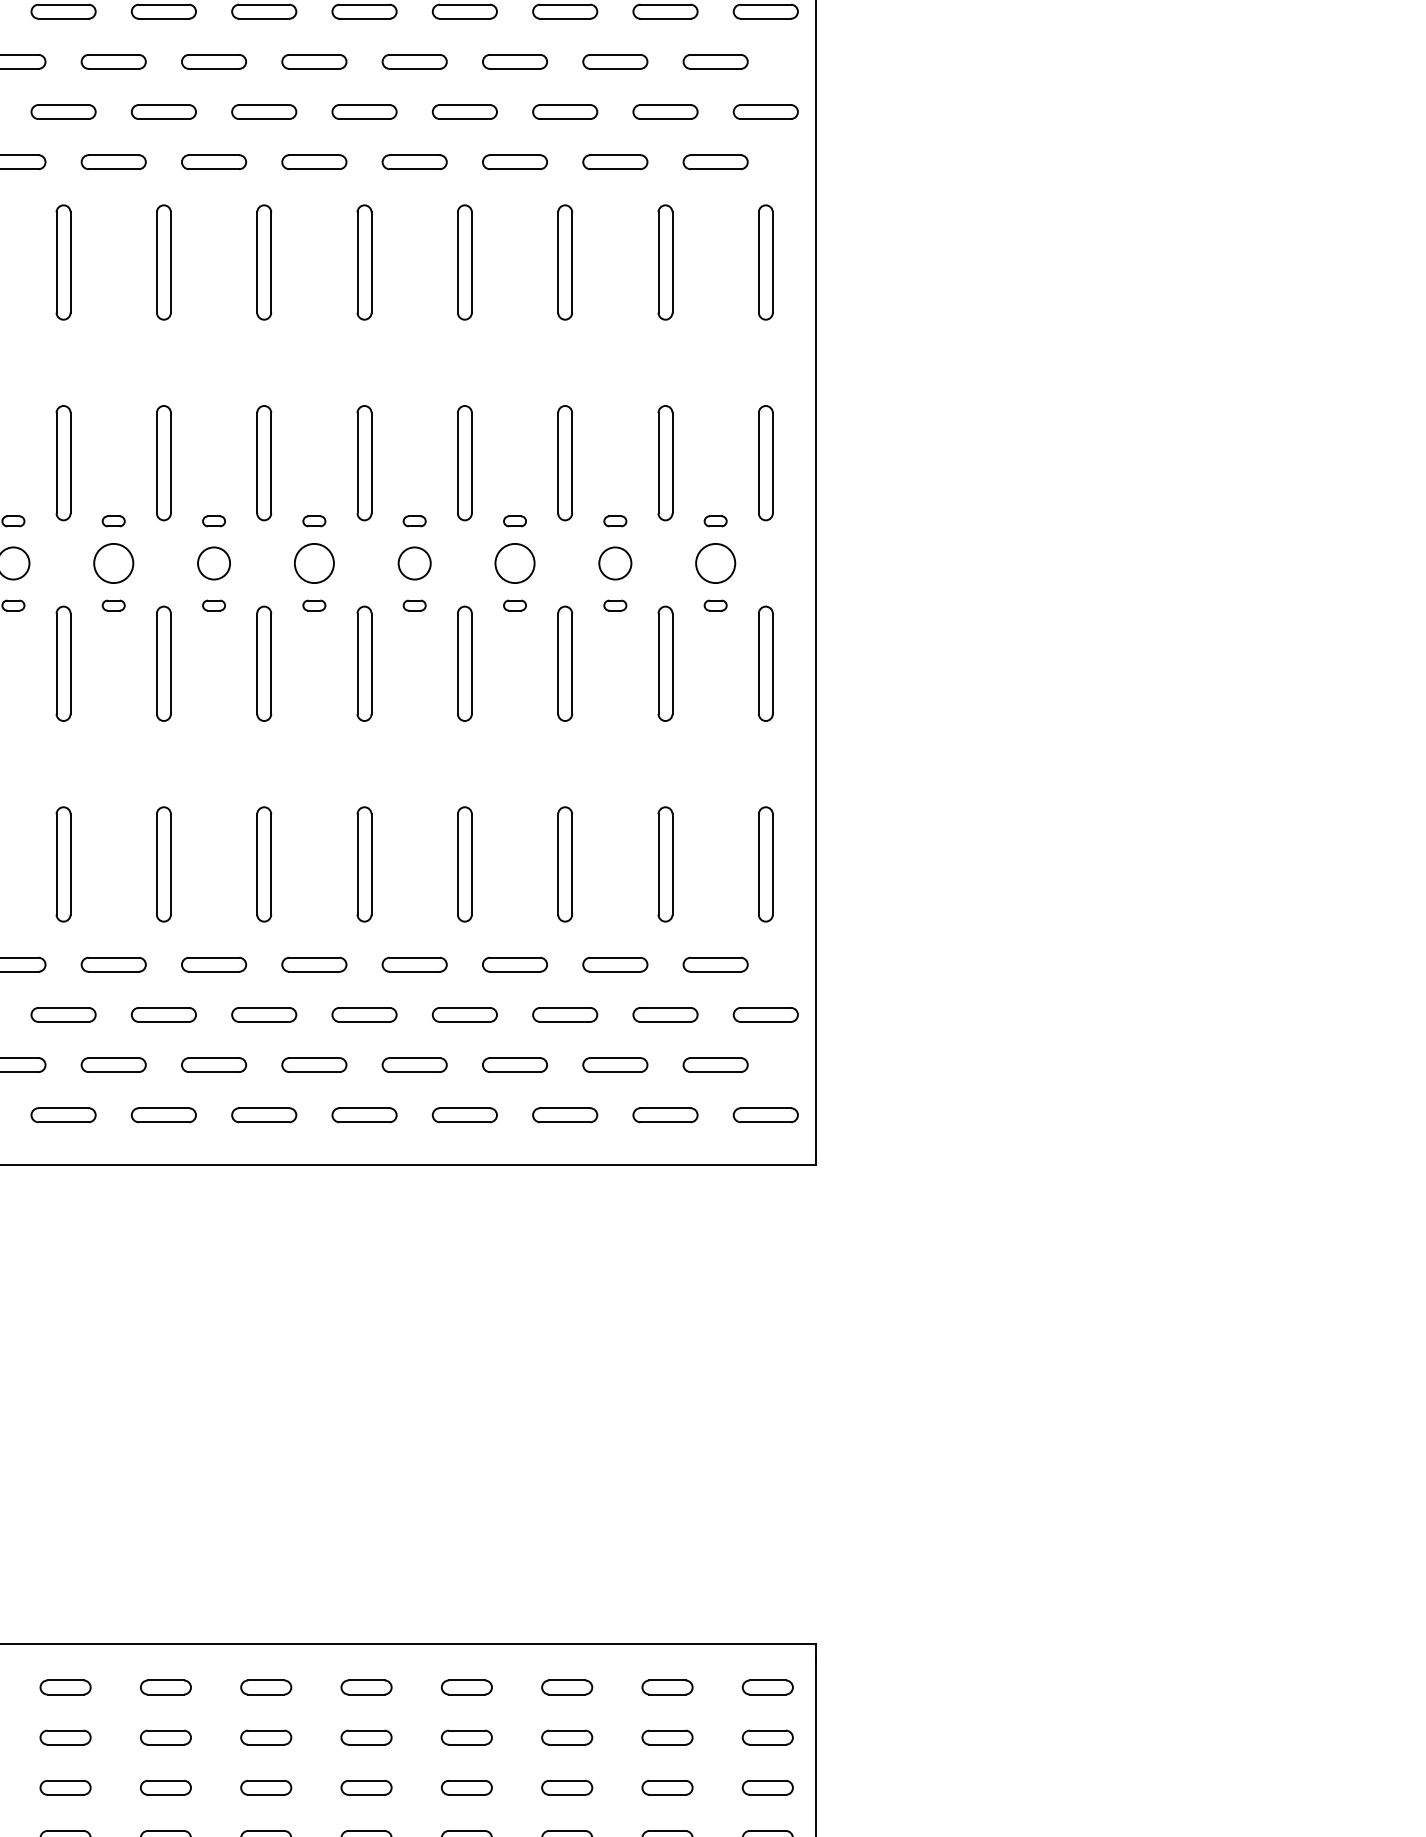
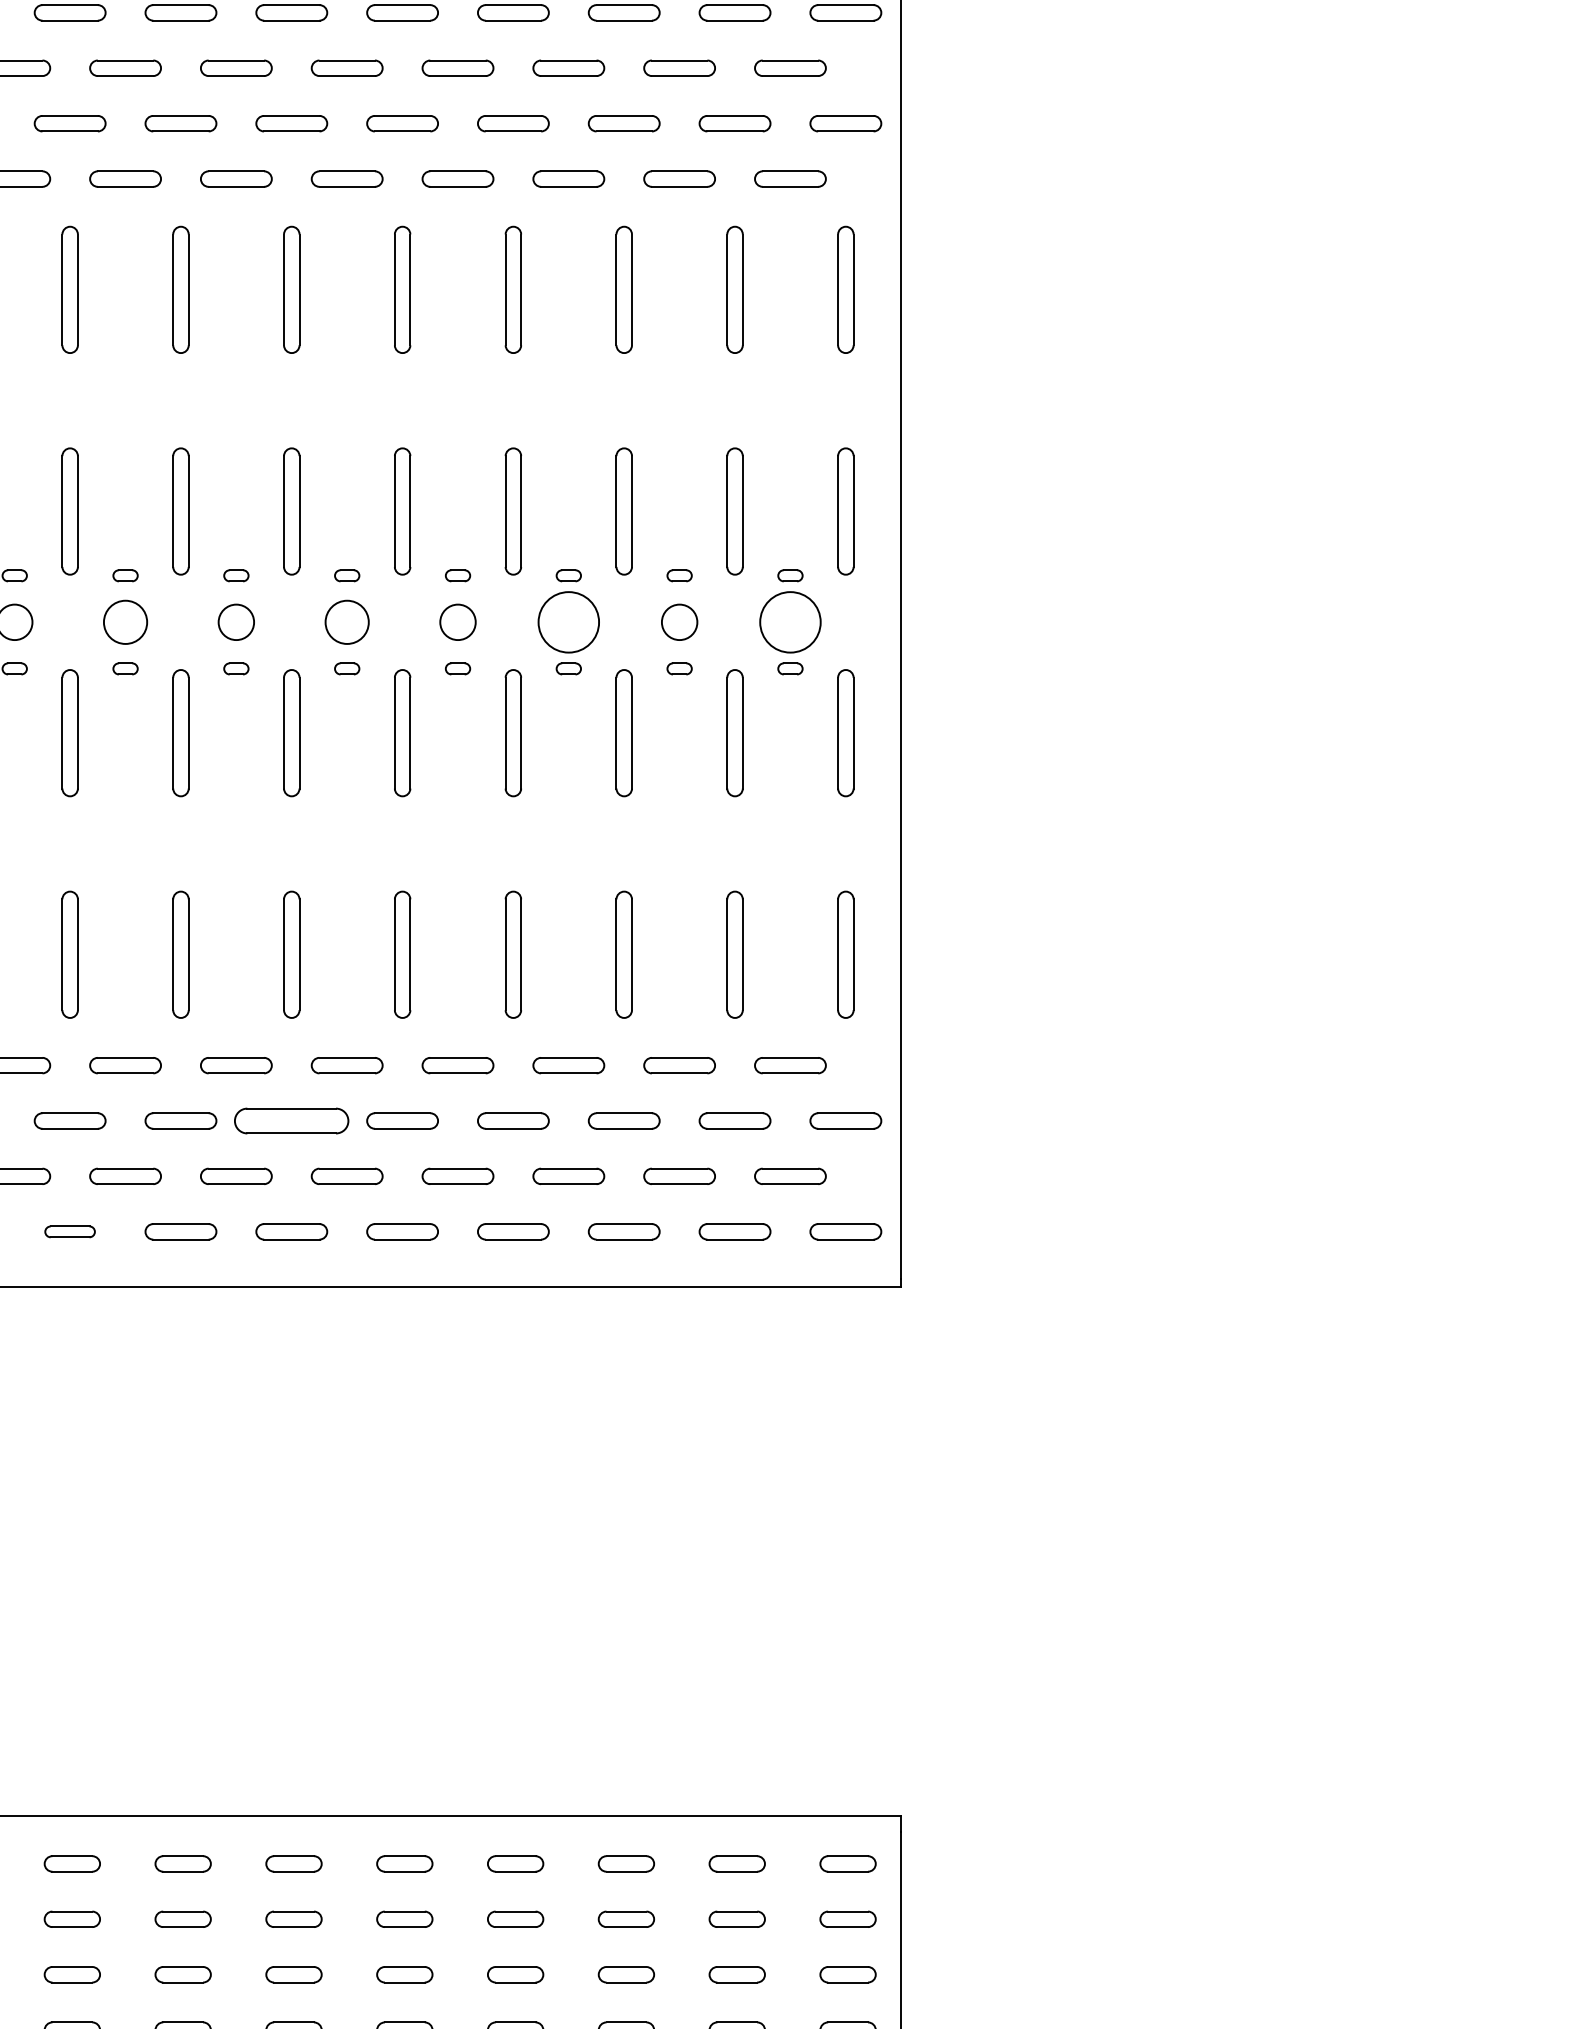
circle: (514, 562) -> (568, 621), size x1.4
circle: (715, 562) -> (790, 621), size x1.4
part: (263, 1014) -> (291, 1120), size x1.6
part: (62, 1114) -> (69, 1231), size x0.7

